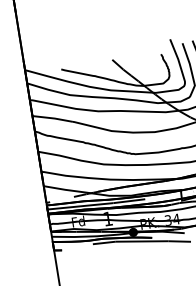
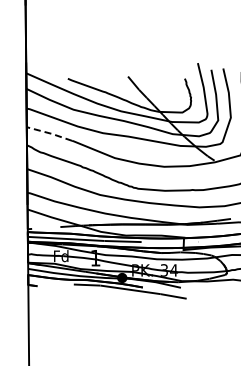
line: (53, 118) -> (50, 133), solid -> dashed

